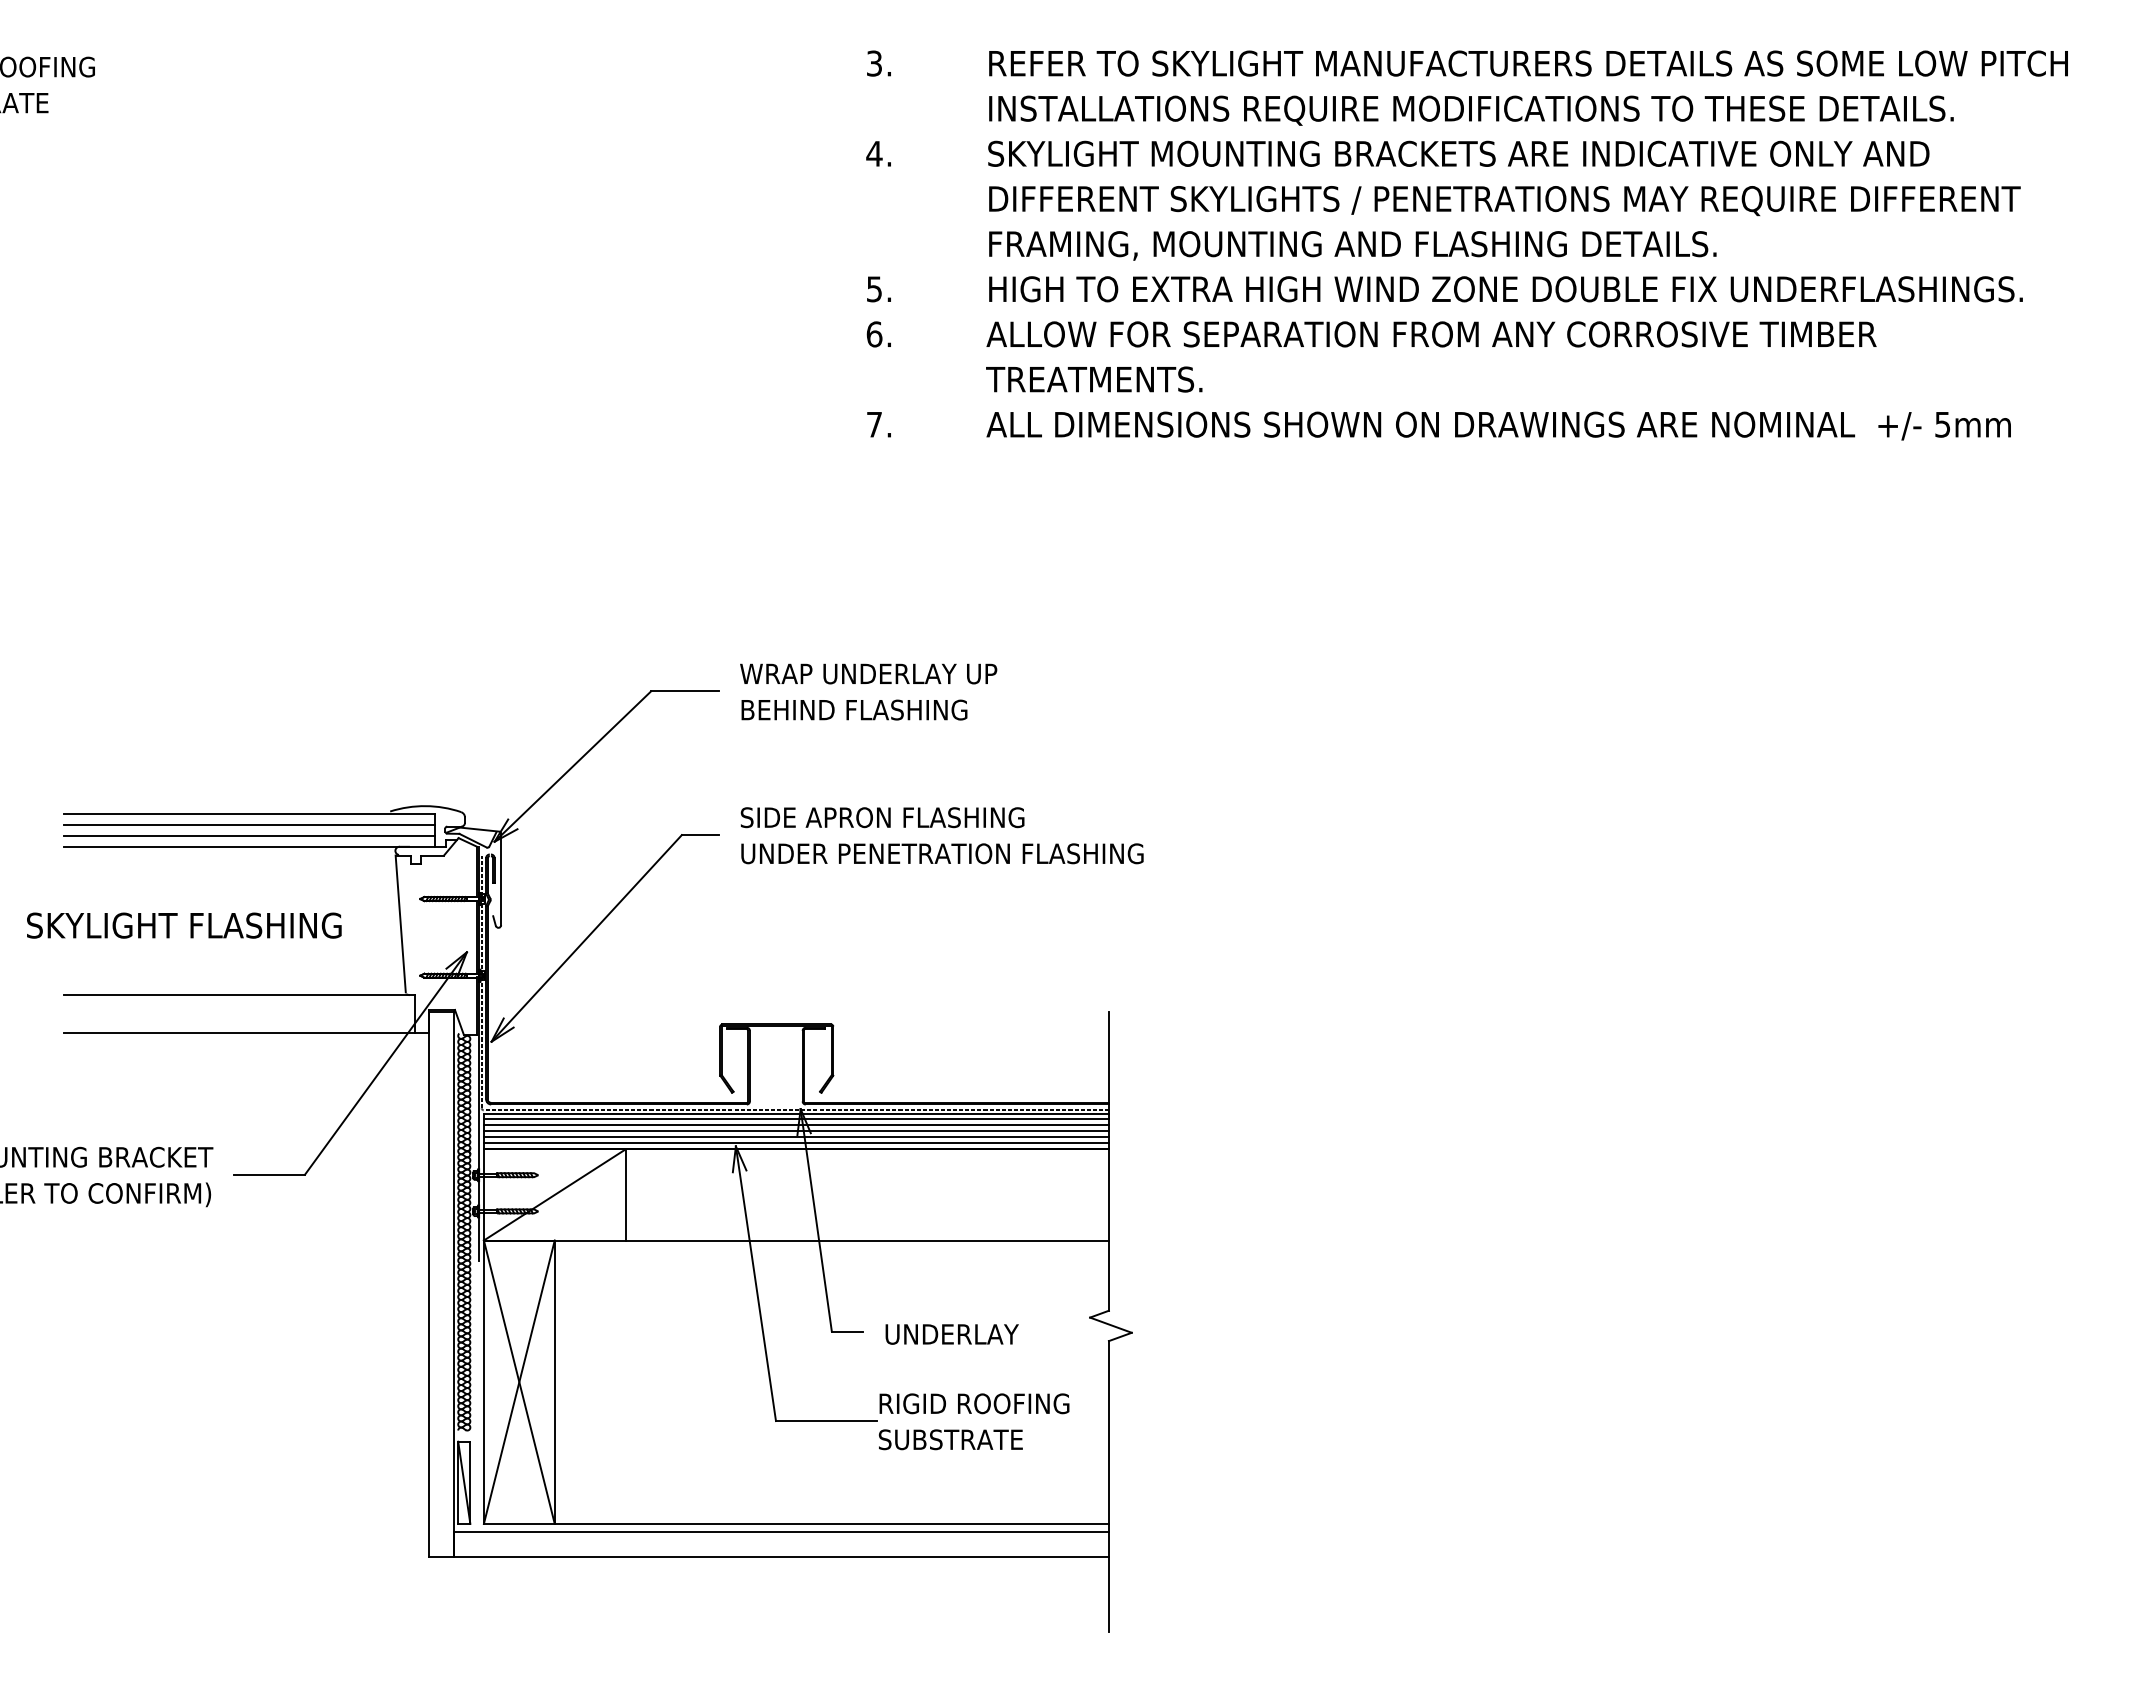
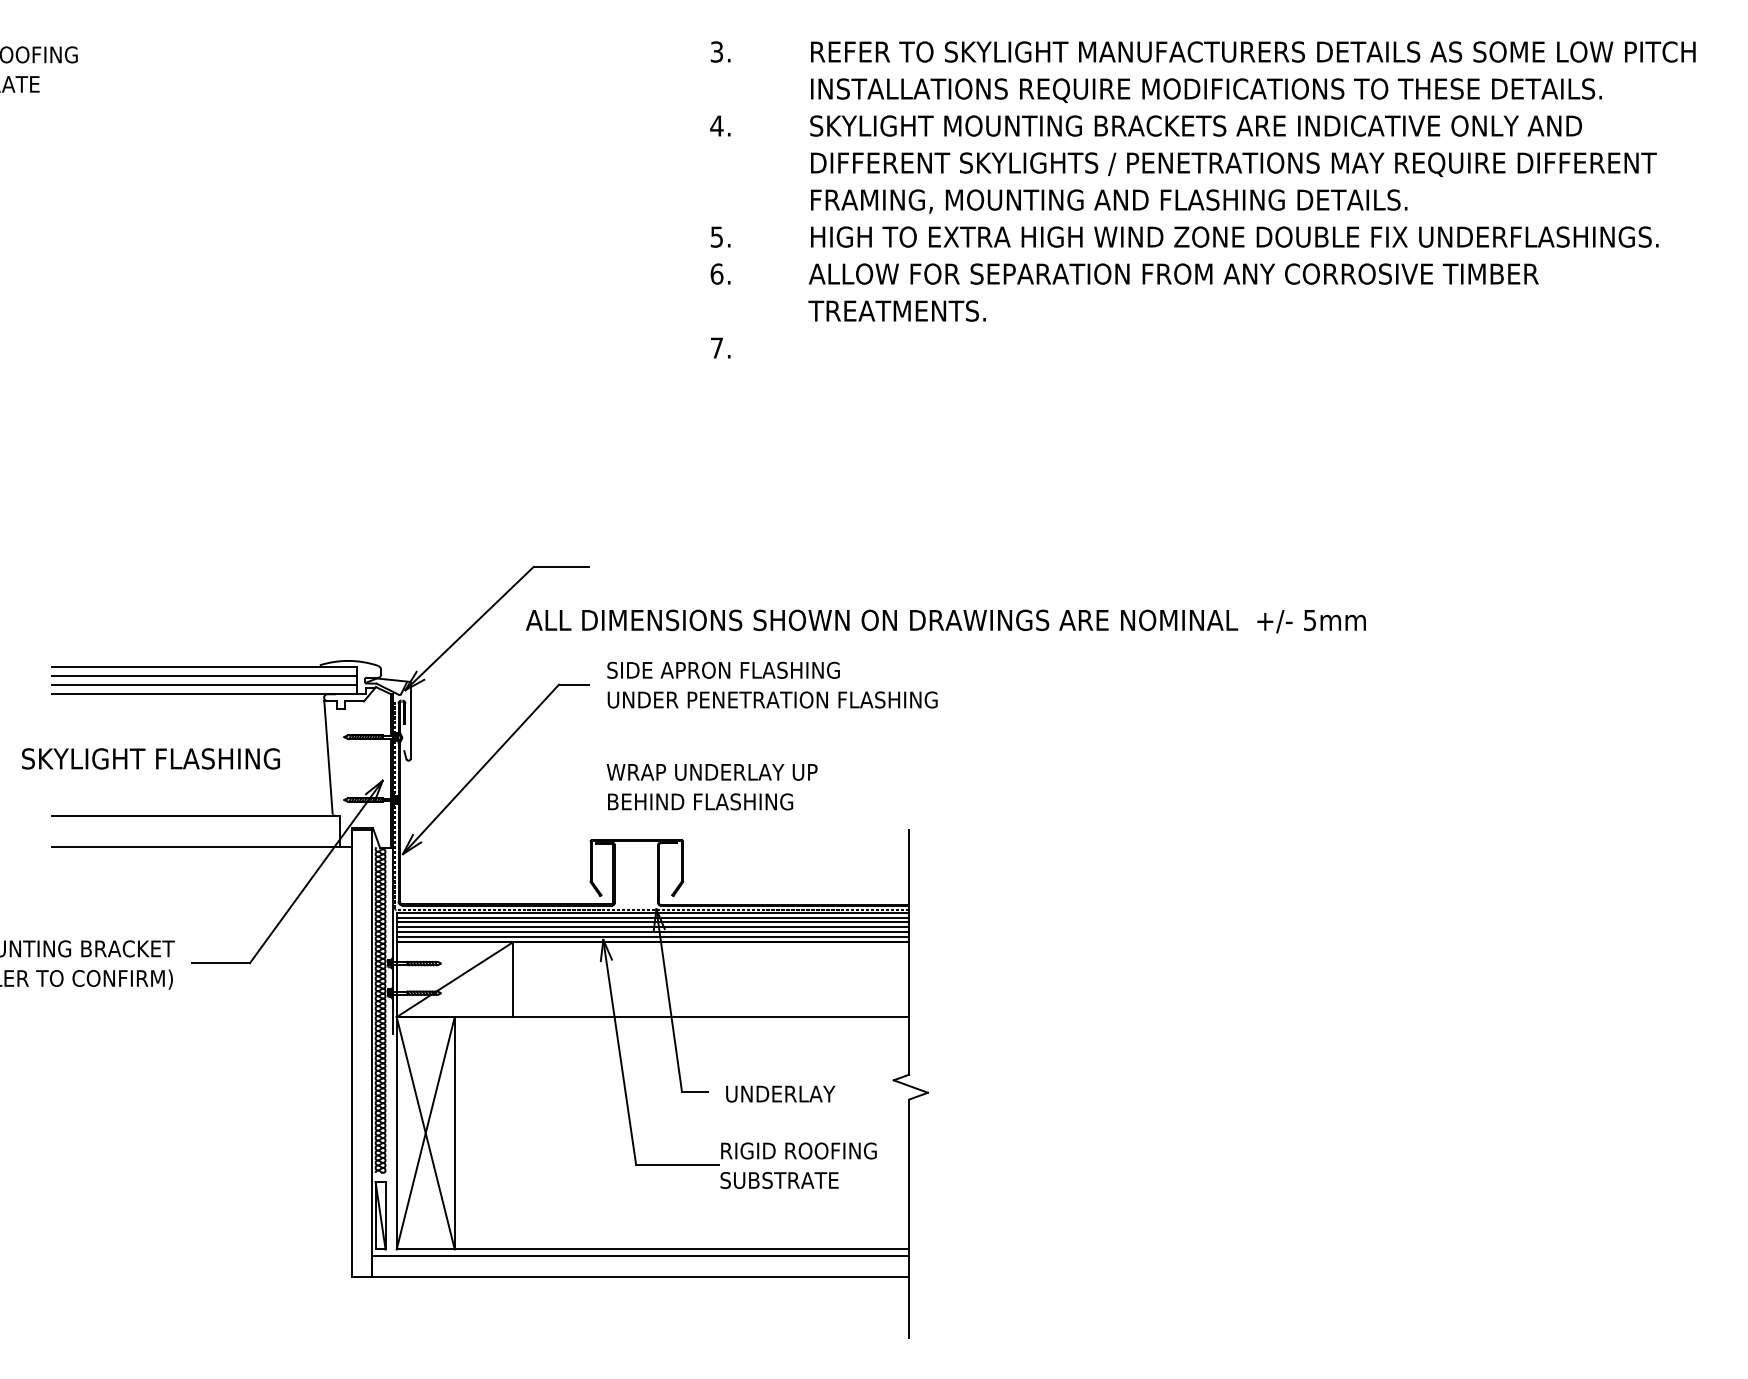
text: (1498, 425) -> (945, 621), moved
text: (868, 691) -> (712, 786), moved

